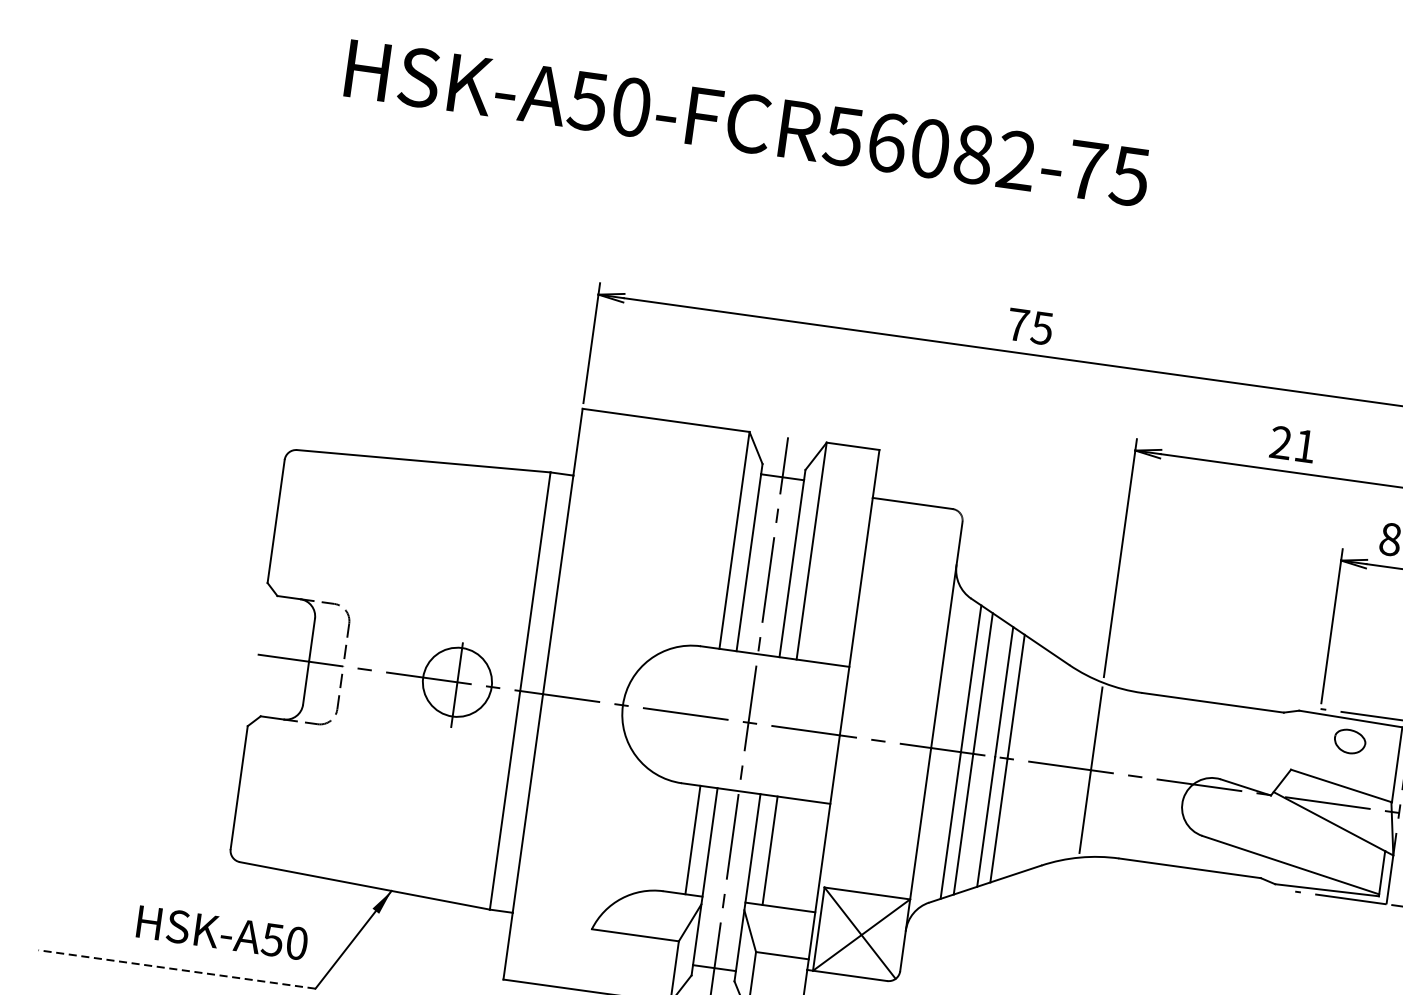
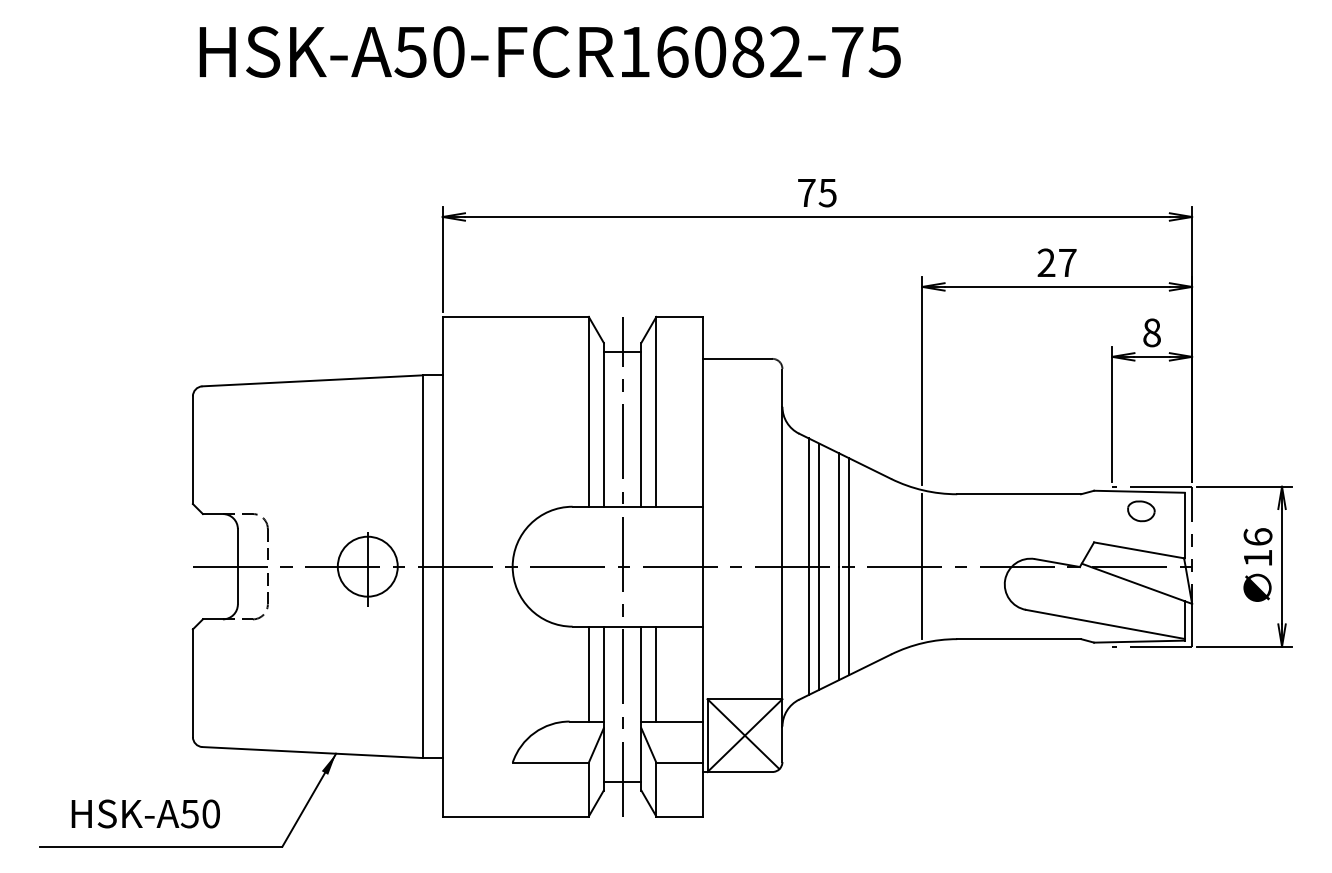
text: (843, 137) -> (634, 52), HSK-A50-FCR56082-75 -> HSK-A50-FCR16082-75
text: (1305, 445) -> (1067, 262), 21 -> 27
text: (222, 932) -> (145, 813), moved
line: (176, 969) -> (160, 846), dashed -> solid

